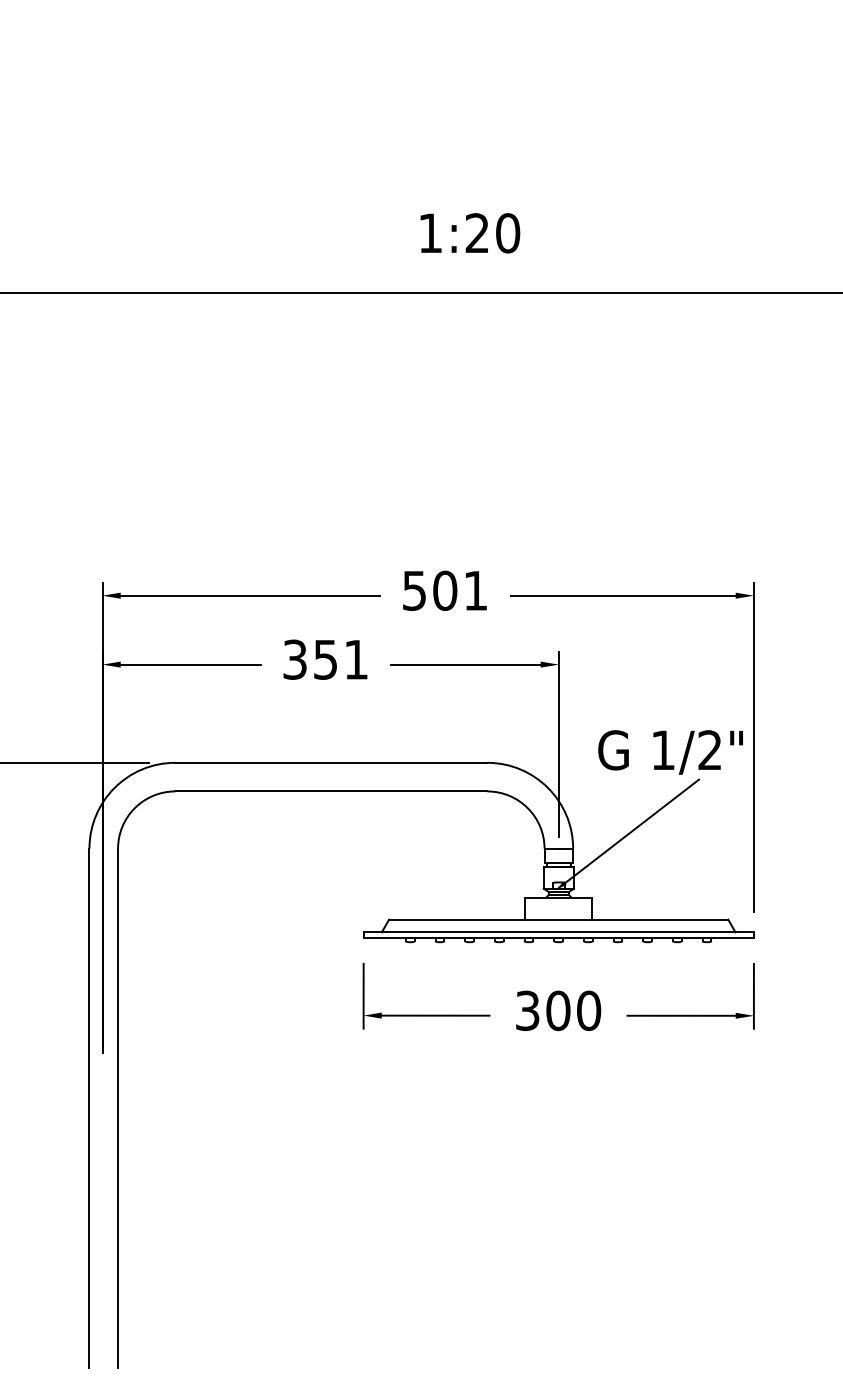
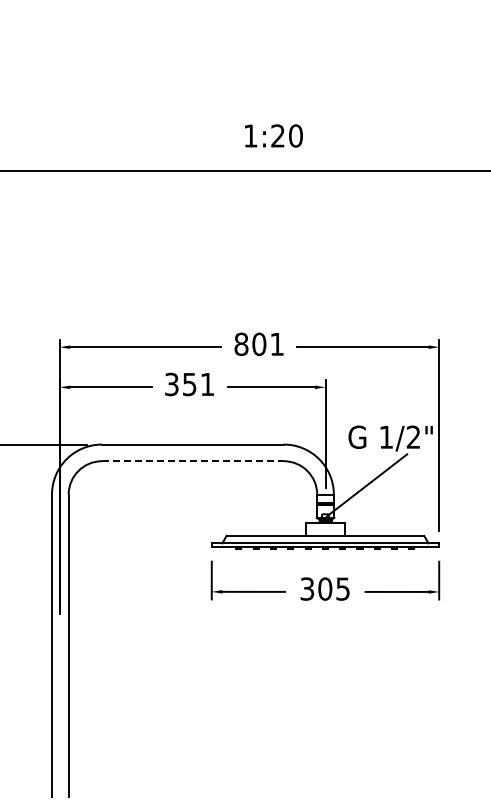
text: (414, 591) -> (241, 344), 501 -> 801
line: (330, 791) -> (192, 461), solid -> dashed
text: (589, 1009) -> (343, 588), 300 -> 305

